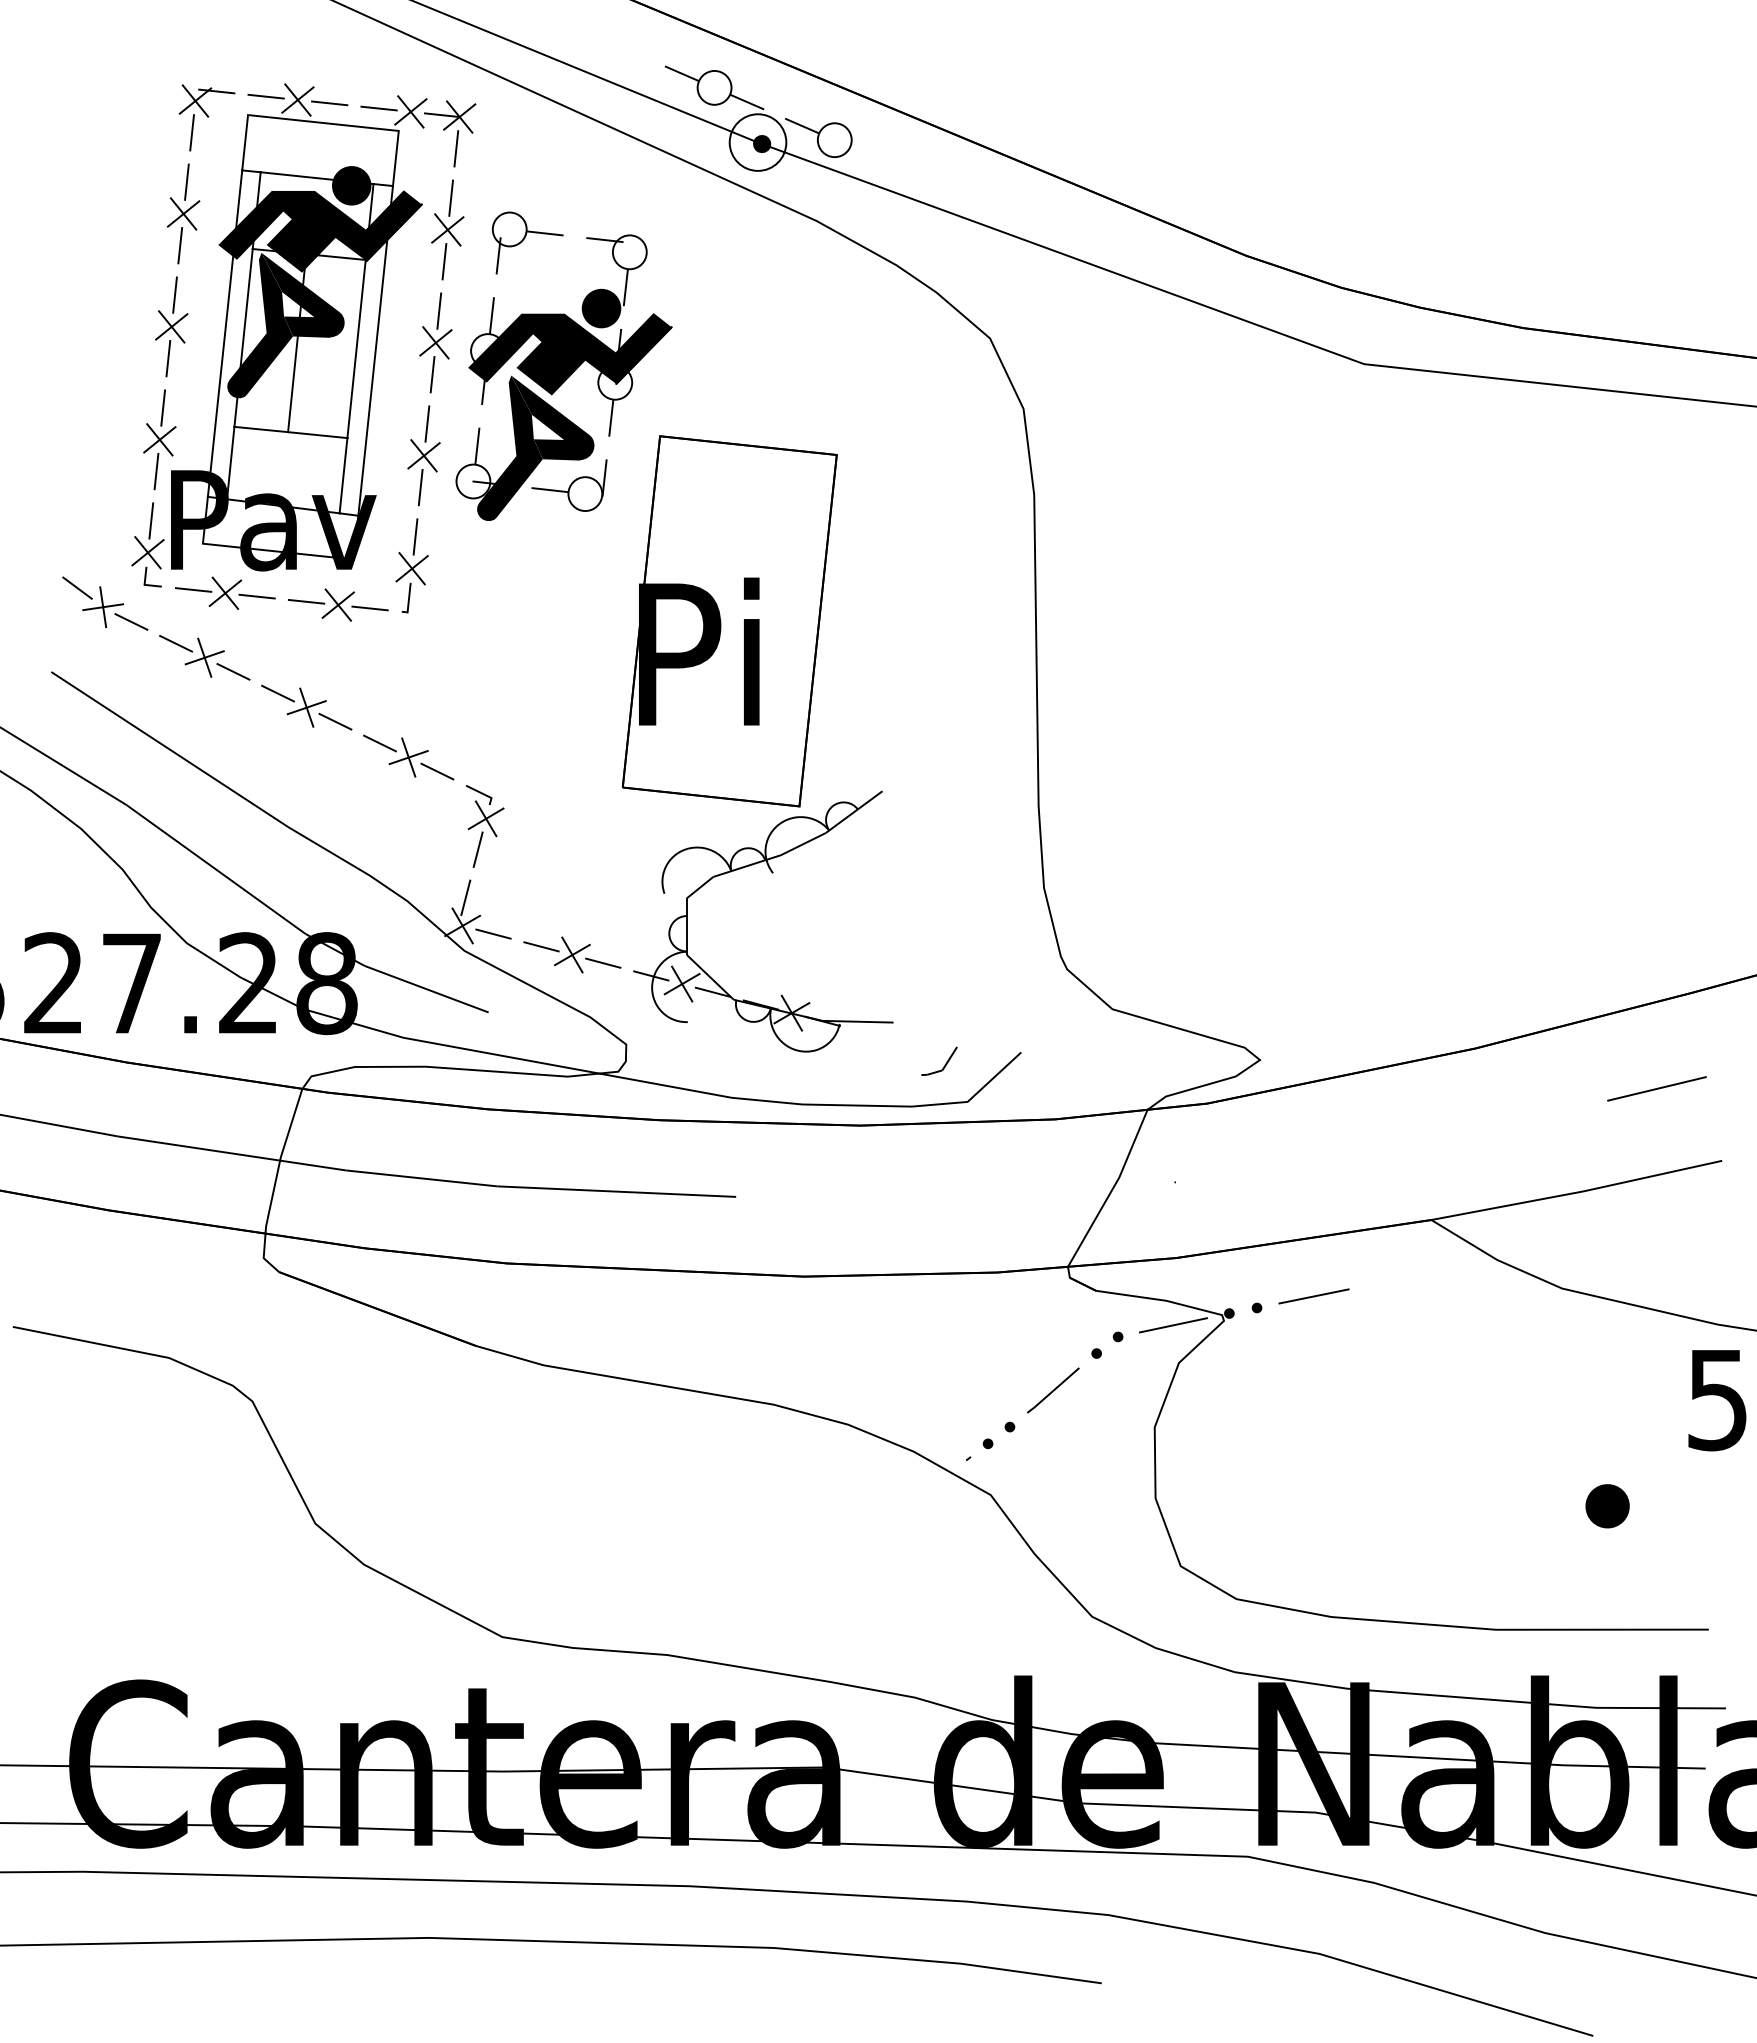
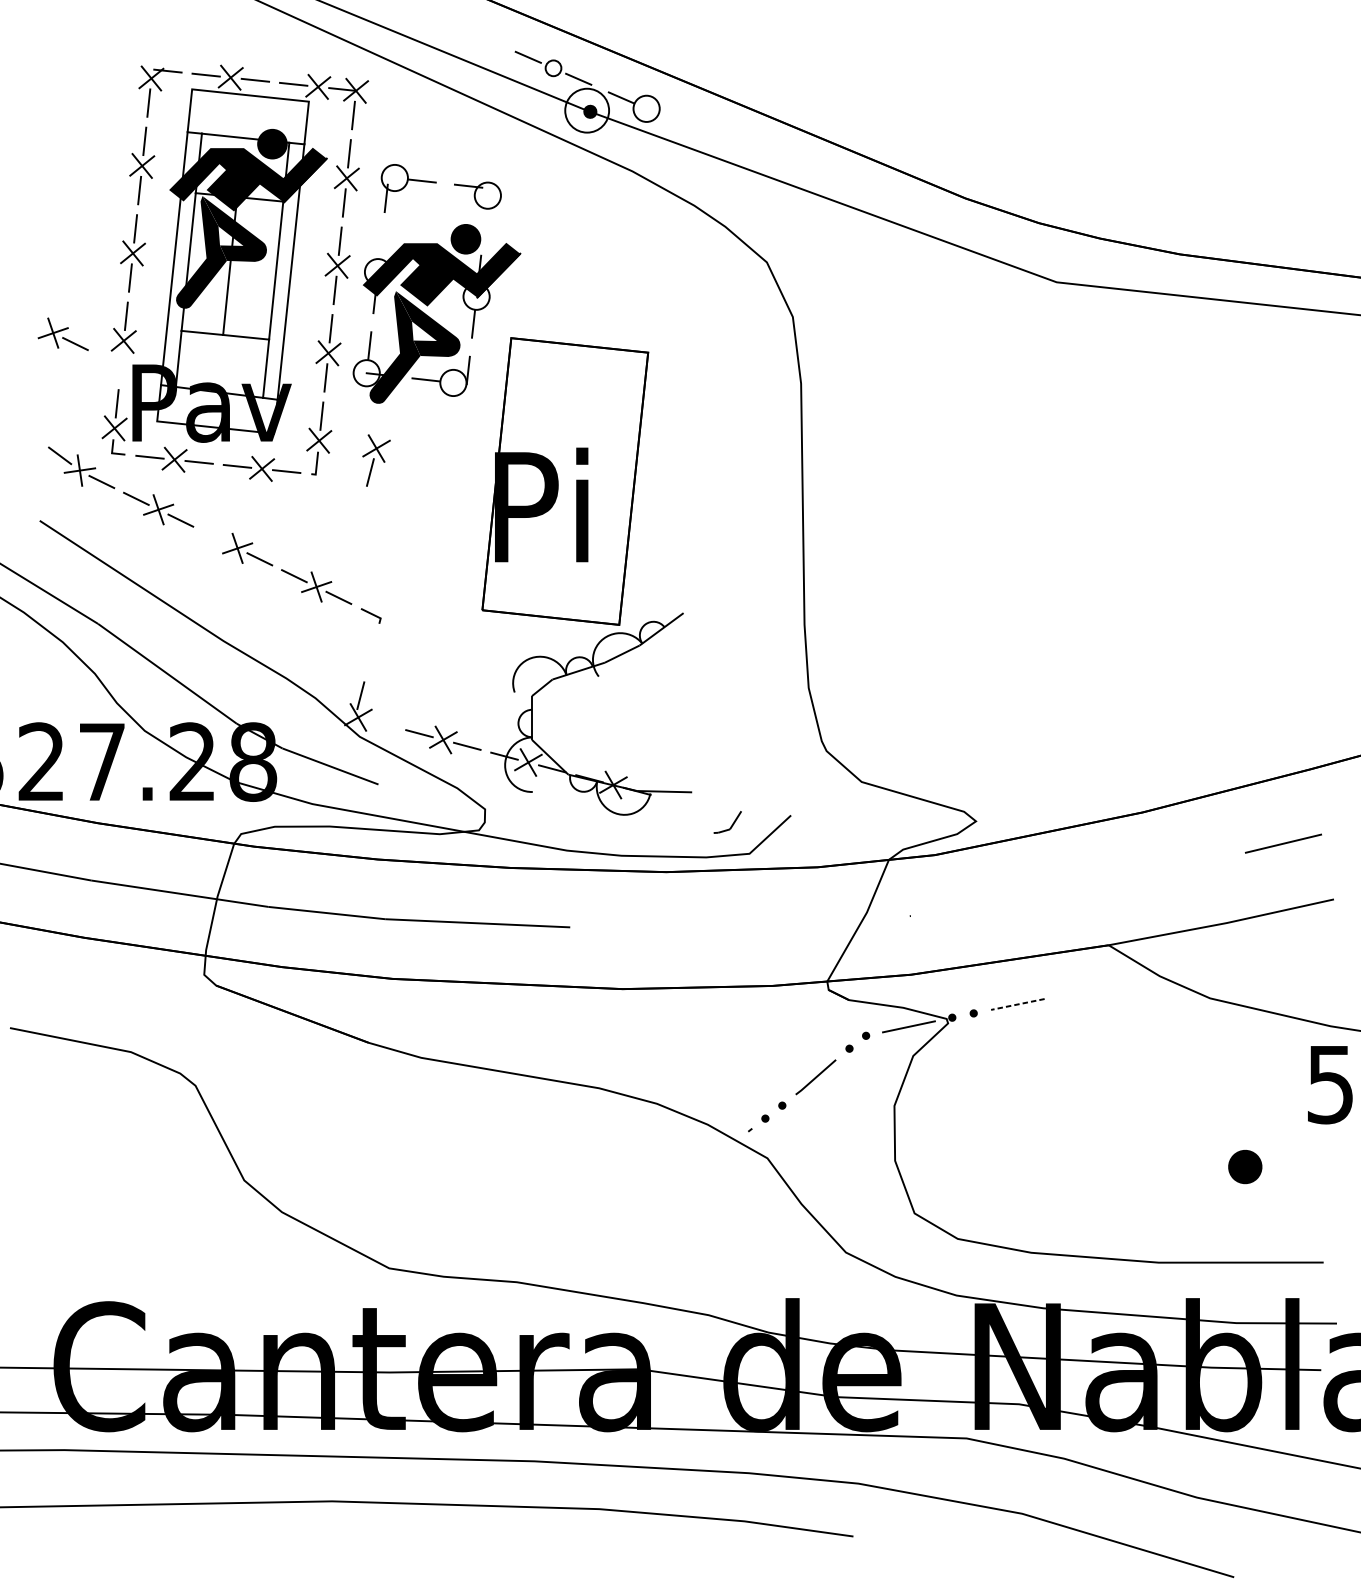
circle: (714, 87) -> (553, 68), size x0.6
line: (625, 287) -> (484, 222), removed
line: (491, 315) -> (380, 244), removed
part: (81, 430) -> (63, 333), added
line: (156, 471) -> (121, 365), removed
line: (277, 693) -> (214, 537), removed
part: (485, 833) -> (376, 459), moved
line: (493, 933) -> (382, 723), removed
line: (1313, 1296) -> (1017, 1004), solid -> dashed

